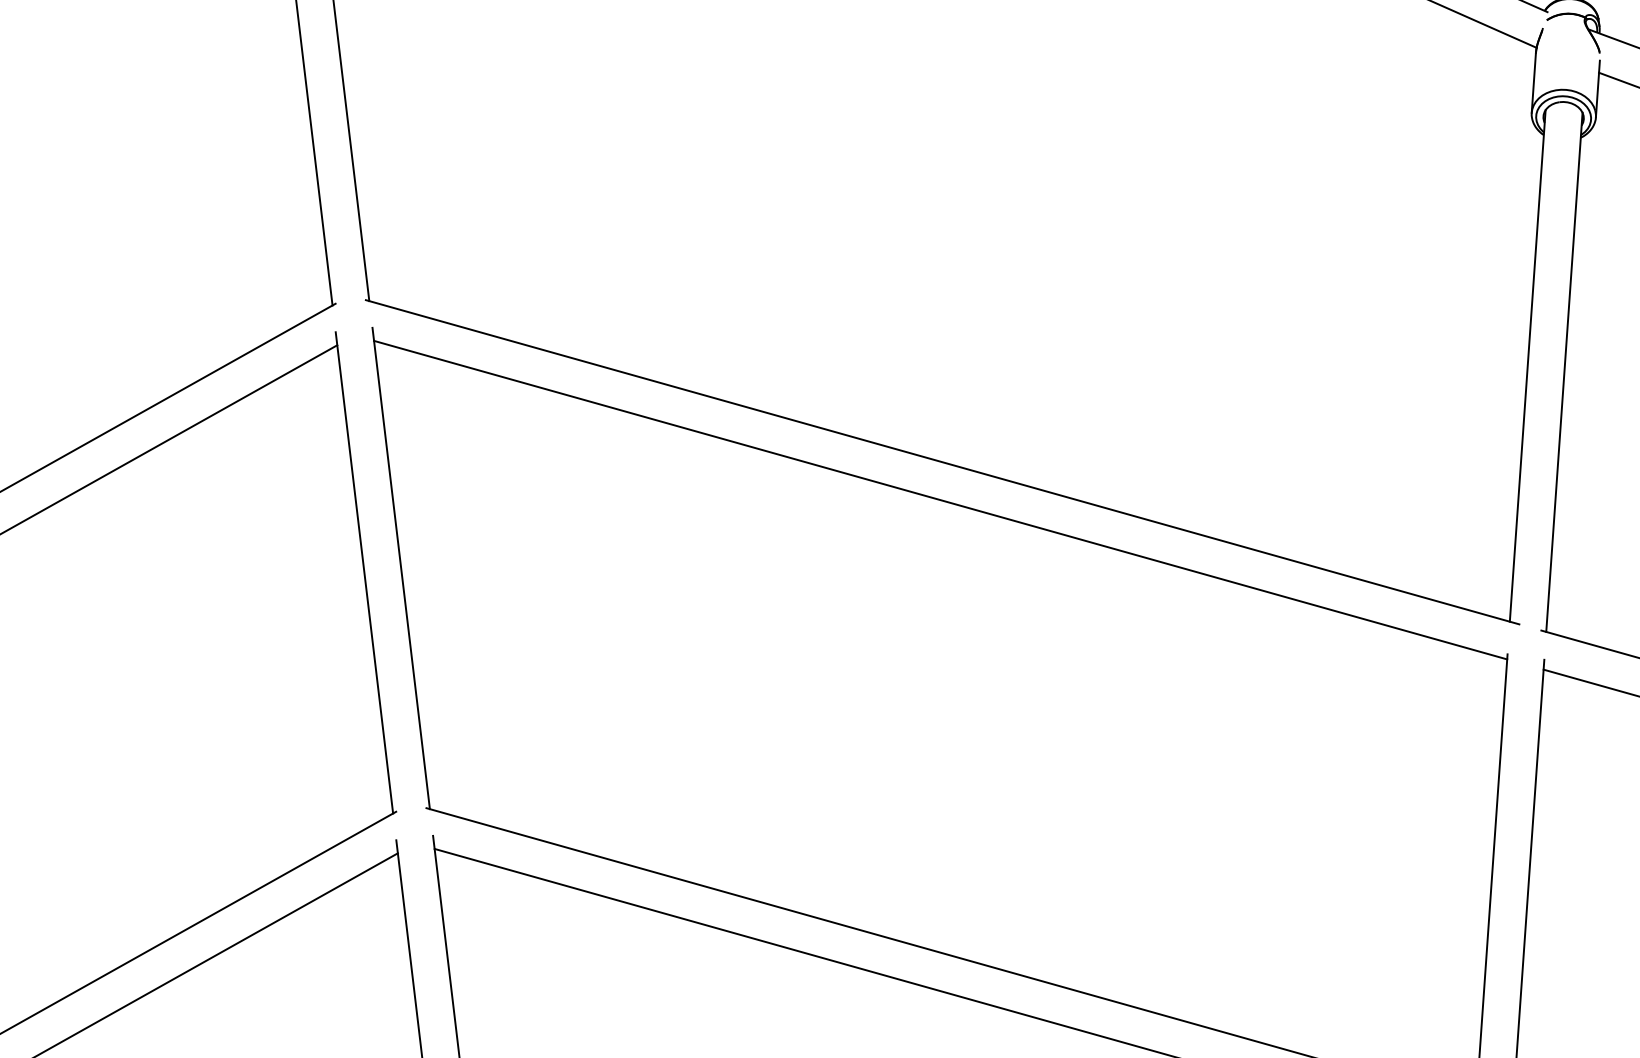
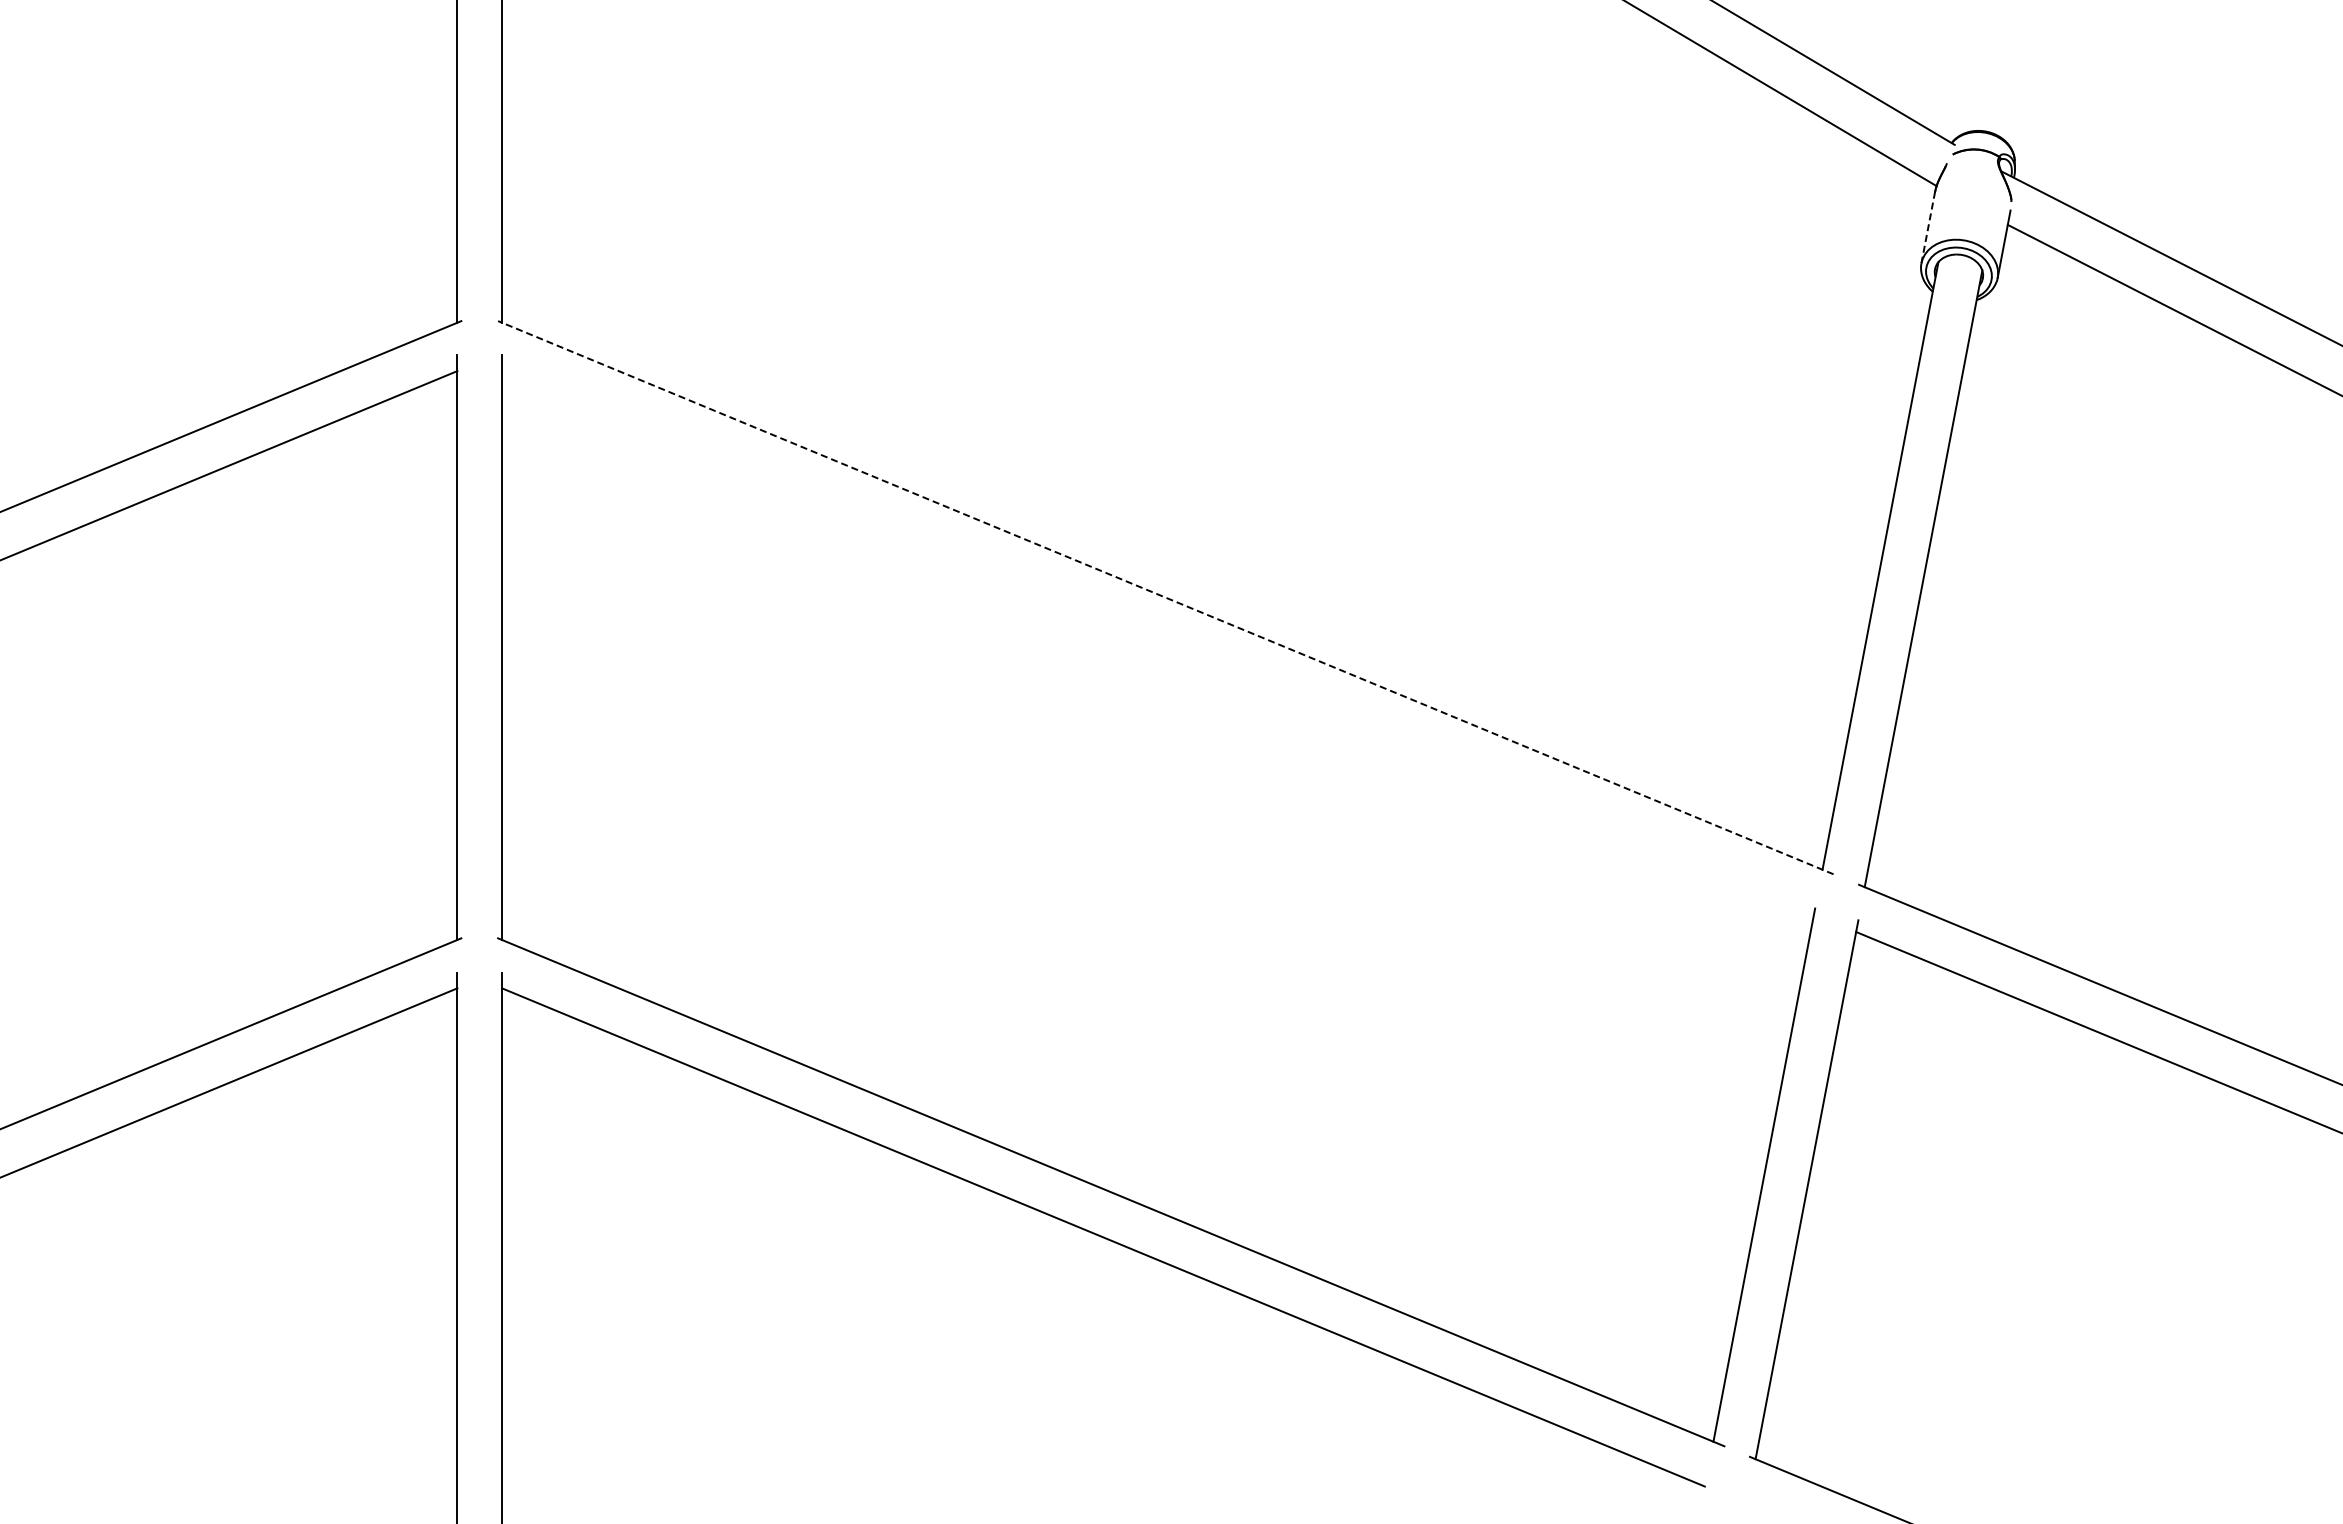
line: (1534, 82) -> (1928, 227), solid -> dashed
line: (942, 462) -> (1165, 597), solid -> dashed
line: (940, 499) -> (1158, 642), removed

